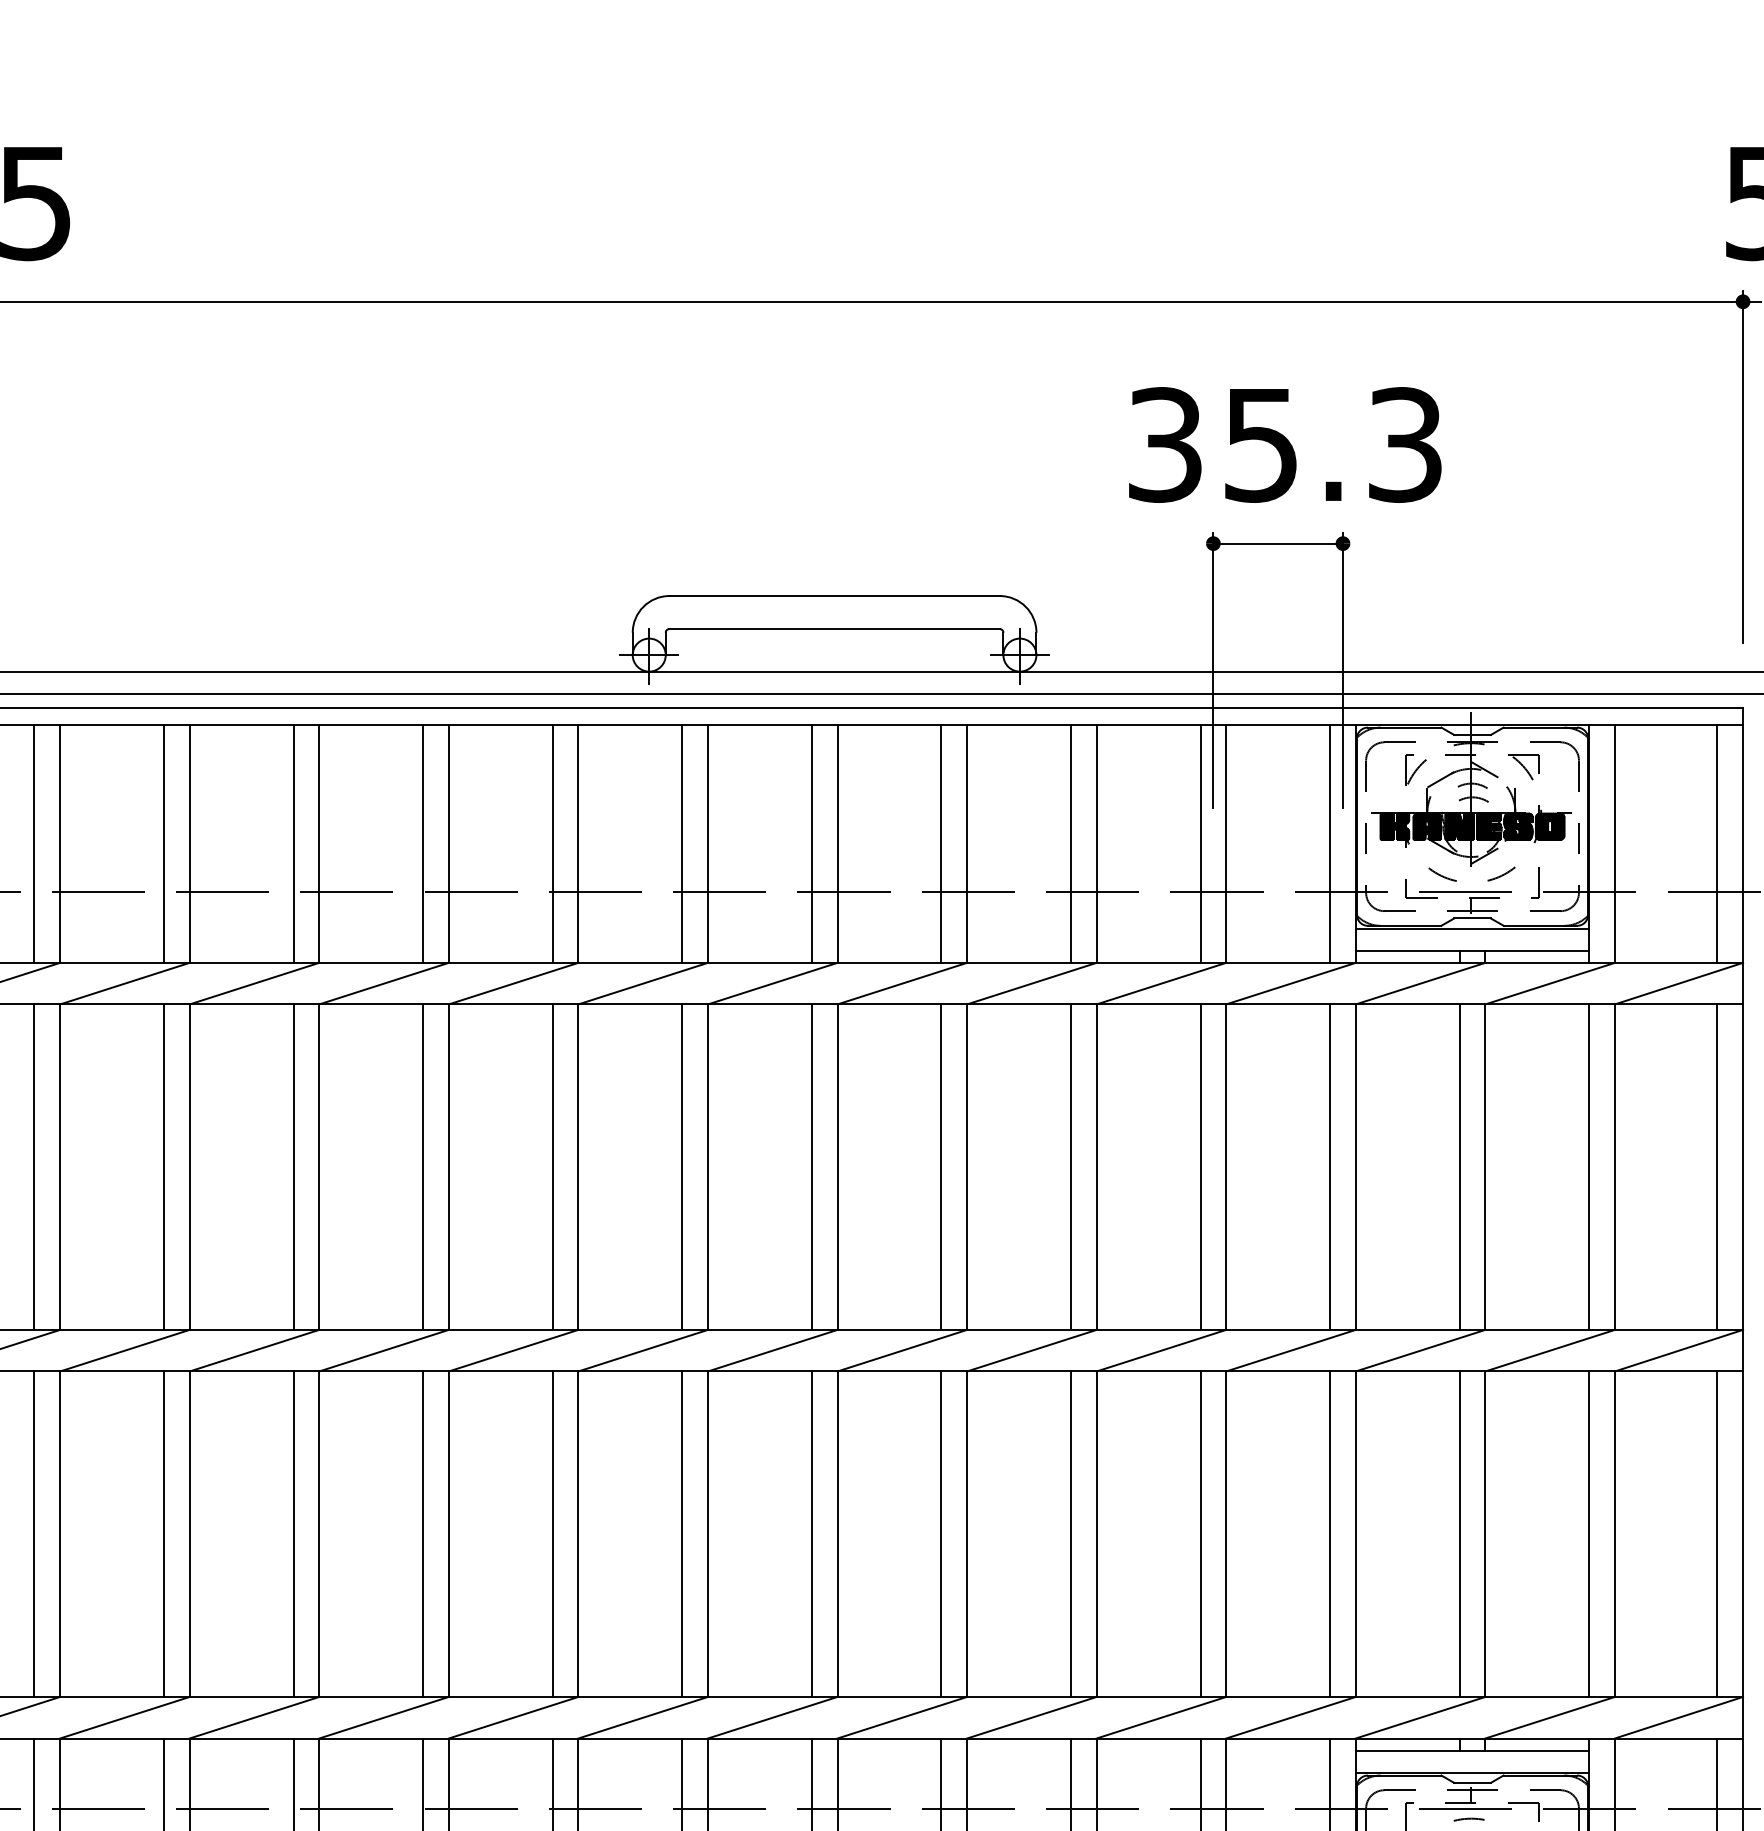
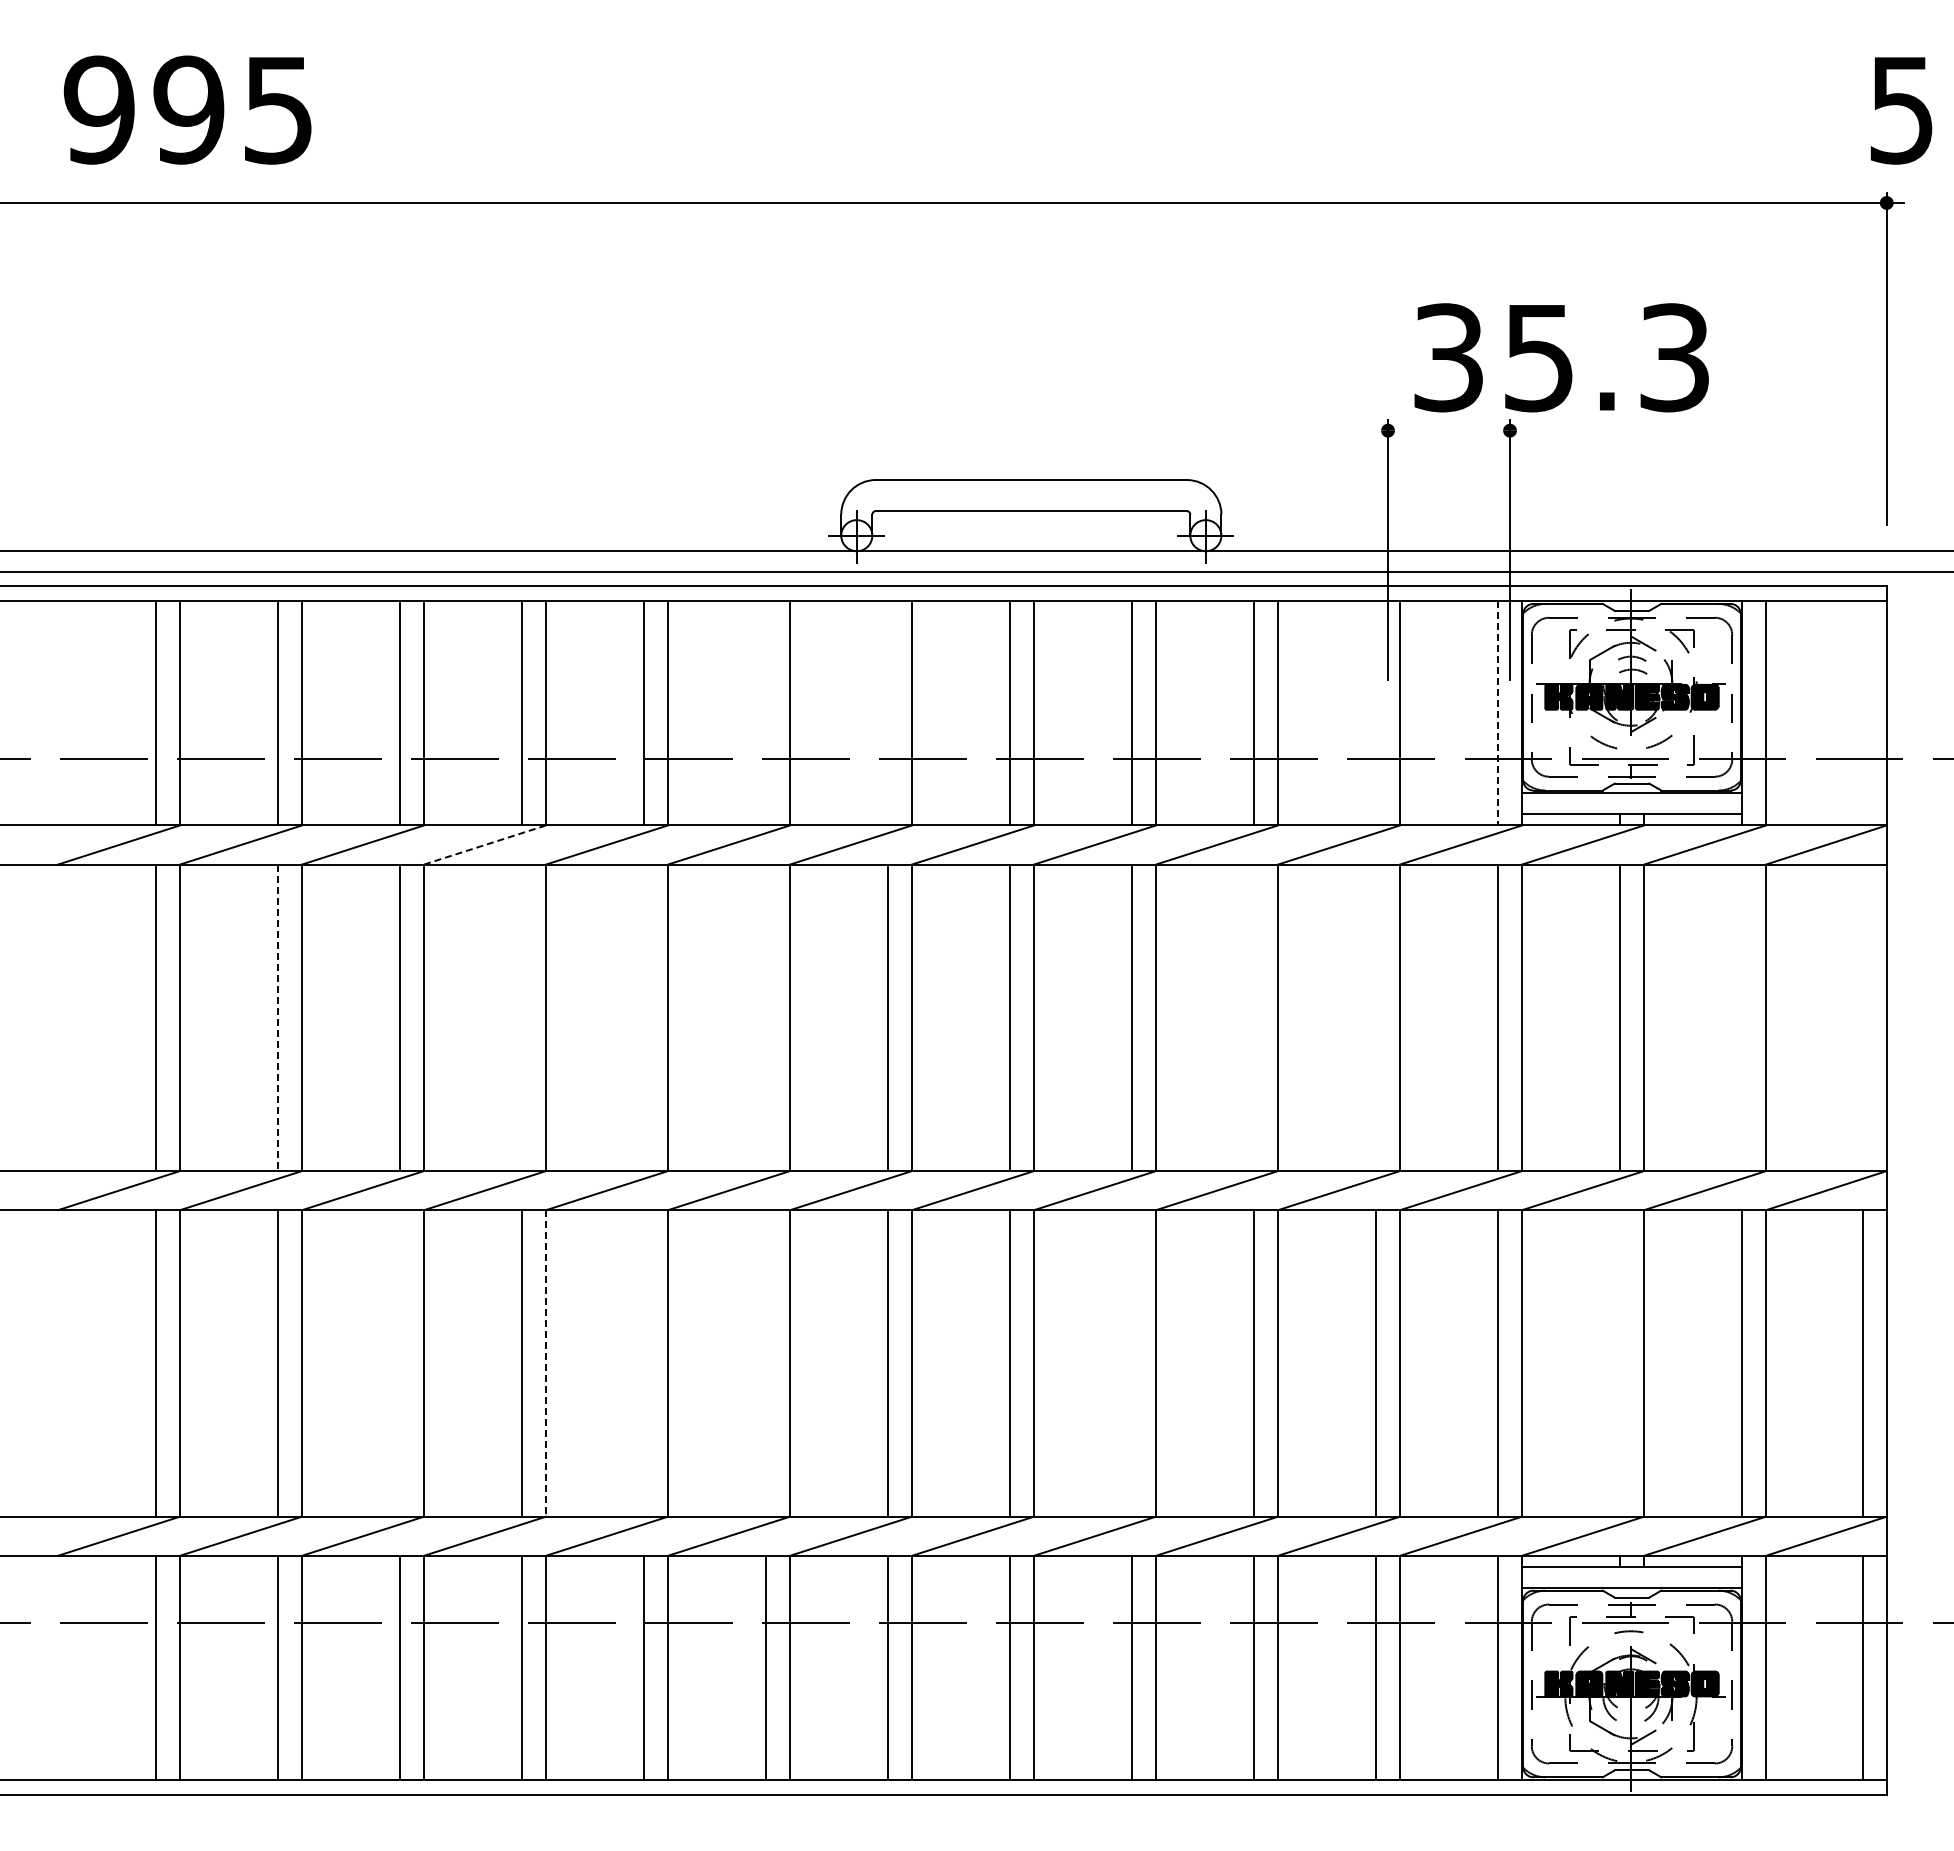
text: (1285, 444) -> (1561, 357), moved
line: (1278, 543) -> (1449, 430), removed
line: (552, 843) -> (765, 713), removed
line: (681, 843) -> (887, 713), removed
line: (1200, 843) -> (1375, 713), removed
line: (1329, 843) -> (1497, 713), solid -> dashed
line: (1717, 843) -> (1862, 713), removed
line: (254, 983) -> (485, 844), solid -> dashed
line: (293, 1166) -> (521, 1017), removed
line: (422, 1166) -> (643, 1017), removed
line: (552, 1166) -> (765, 1017), removed
line: (1070, 1166) -> (1253, 1017), removed
line: (1200, 1166) -> (1375, 1017), removed
line: (1588, 1166) -> (1741, 1017), removed
line: (1717, 1166) -> (1862, 1017), removed
line: (34, 1167) -> (277, 1018), solid -> dashed
line: (163, 1534) -> (399, 1363), removed
line: (319, 1534) -> (546, 1363), solid -> dashed
line: (422, 1534) -> (643, 1363), removed
line: (552, 1534) -> (765, 1363), removed
line: (940, 1534) -> (1131, 1363), removed
line: (1459, 1534) -> (1619, 1363), removed

